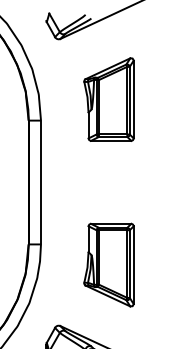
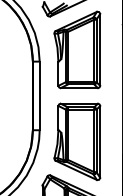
part: (109, 98) -> (77, 49), size x1.67
part: (109, 264) -> (77, 141), size x1.67

